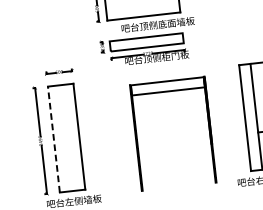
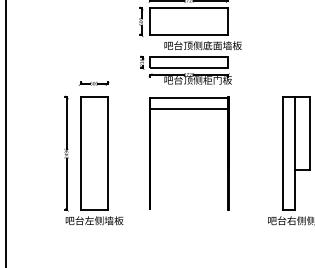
part: (209, 129) -> (227, 153), moved
line: (53, 139) -> (80, 153), dashed -> solid

